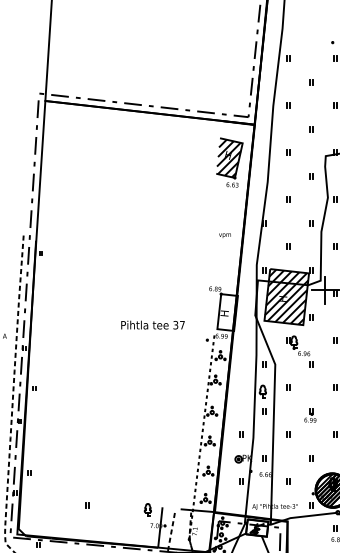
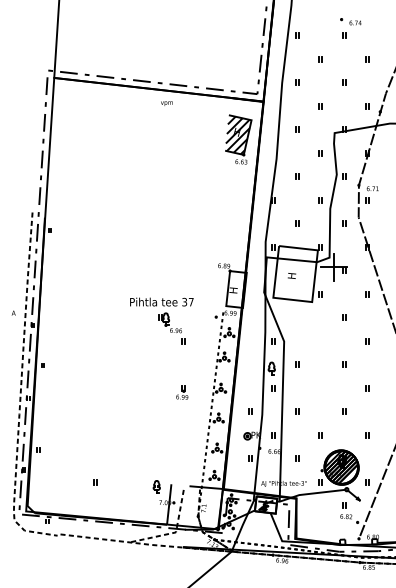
text: (224, 235) -> (166, 103), moved
hatch: (286, 296) -> (295, 273), removed
part: (299, 351) -> (171, 328), moved
part: (310, 415) -> (182, 392), moved

